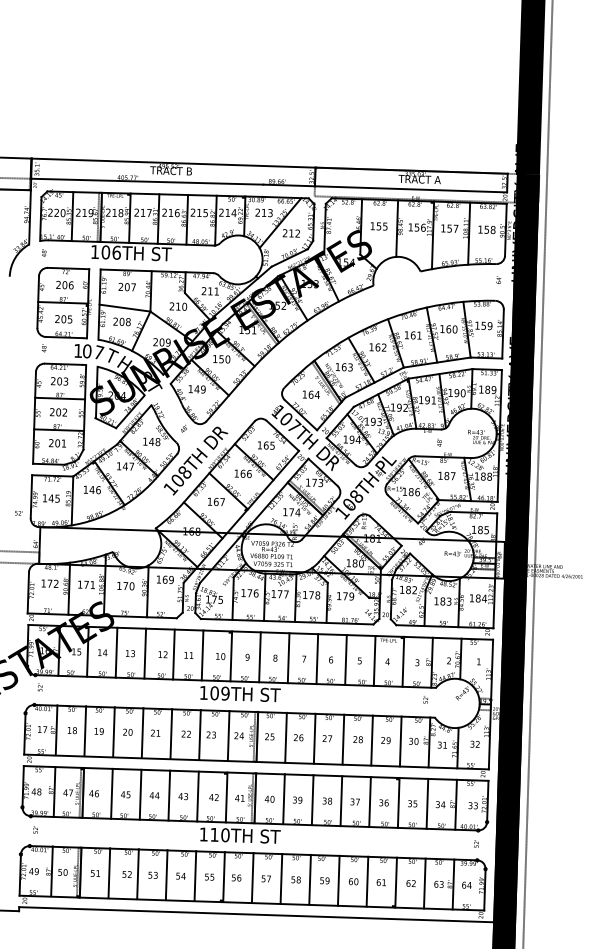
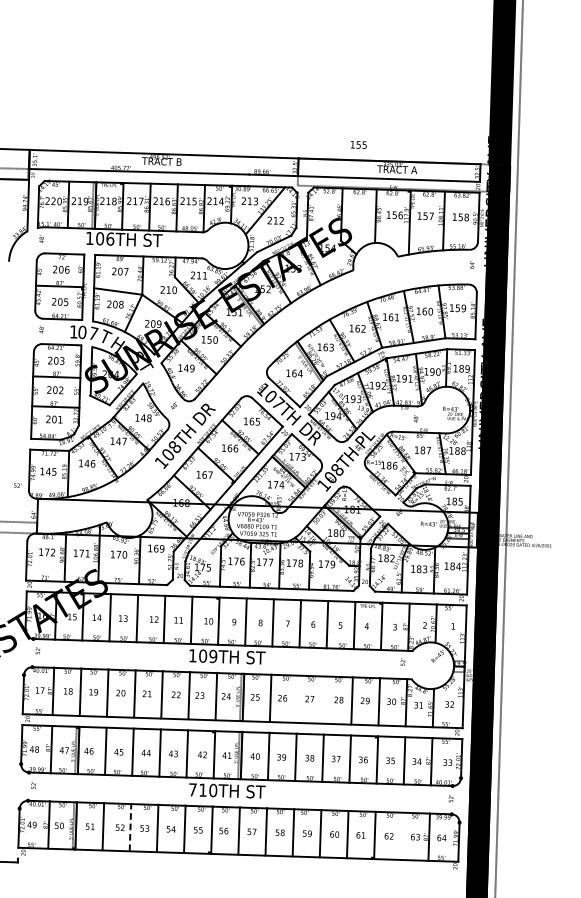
text: (378, 226) -> (358, 145), moved
line: (314, 738) -> (297, 698), removed
line: (343, 739) -> (325, 699), removed
text: (203, 834) -> (192, 789), 110TH -> 710TH
line: (138, 874) -> (130, 827), solid -> dashed
line: (424, 883) -> (401, 836), removed
line: (256, 914) -> (242, 865), removed

